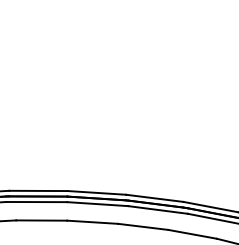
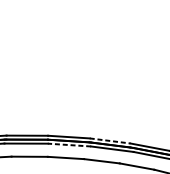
line: (154, 198) -> (109, 141), solid -> dashed
line: (97, 204) -> (69, 145), solid -> dashed

